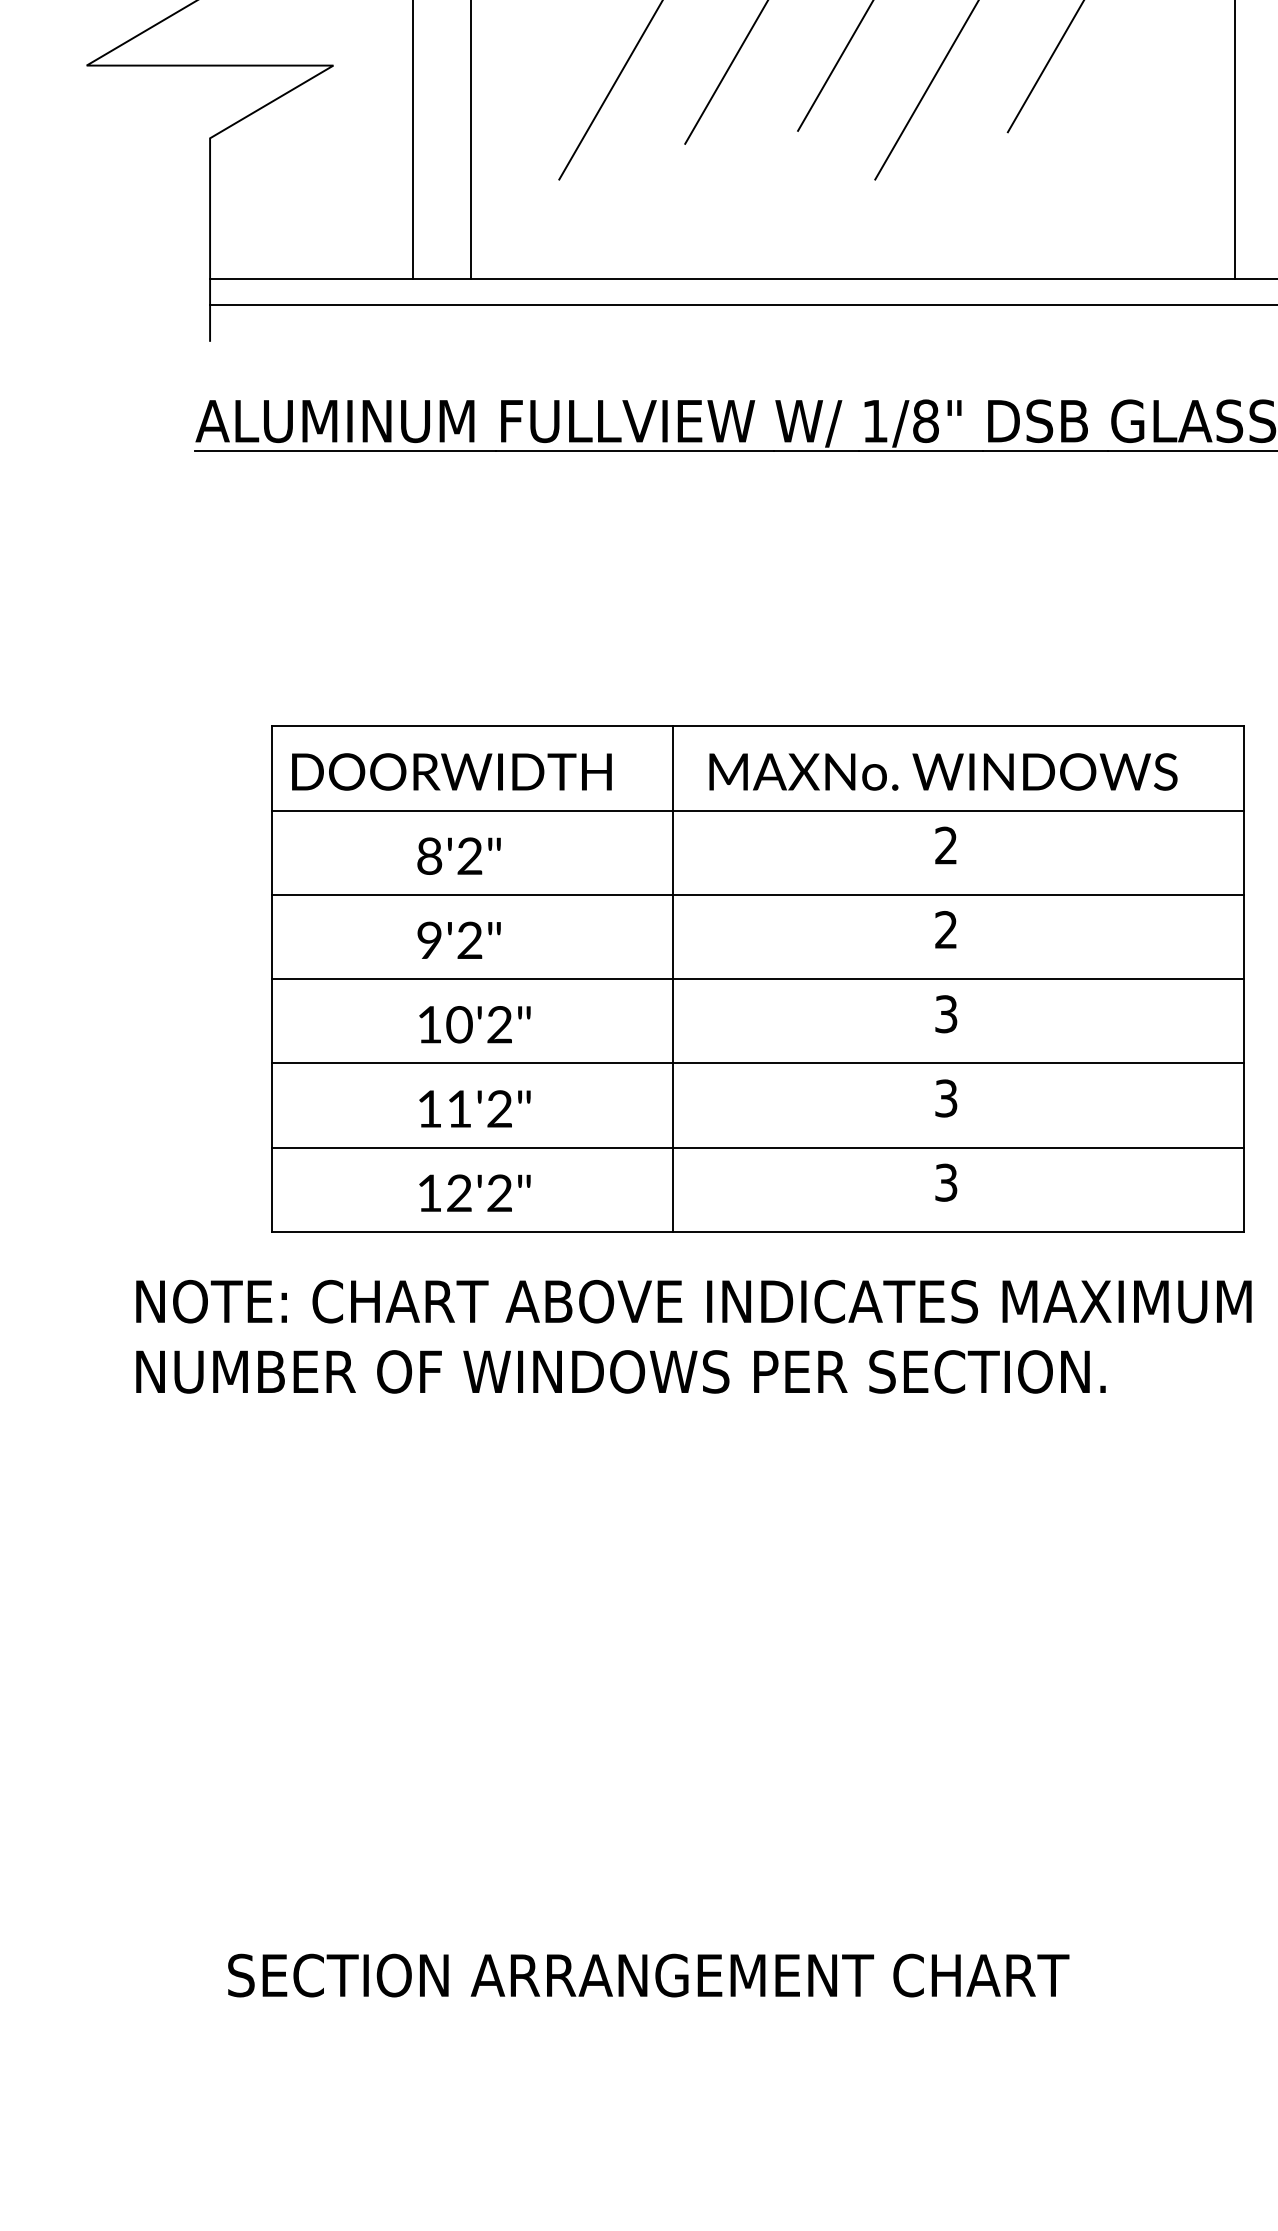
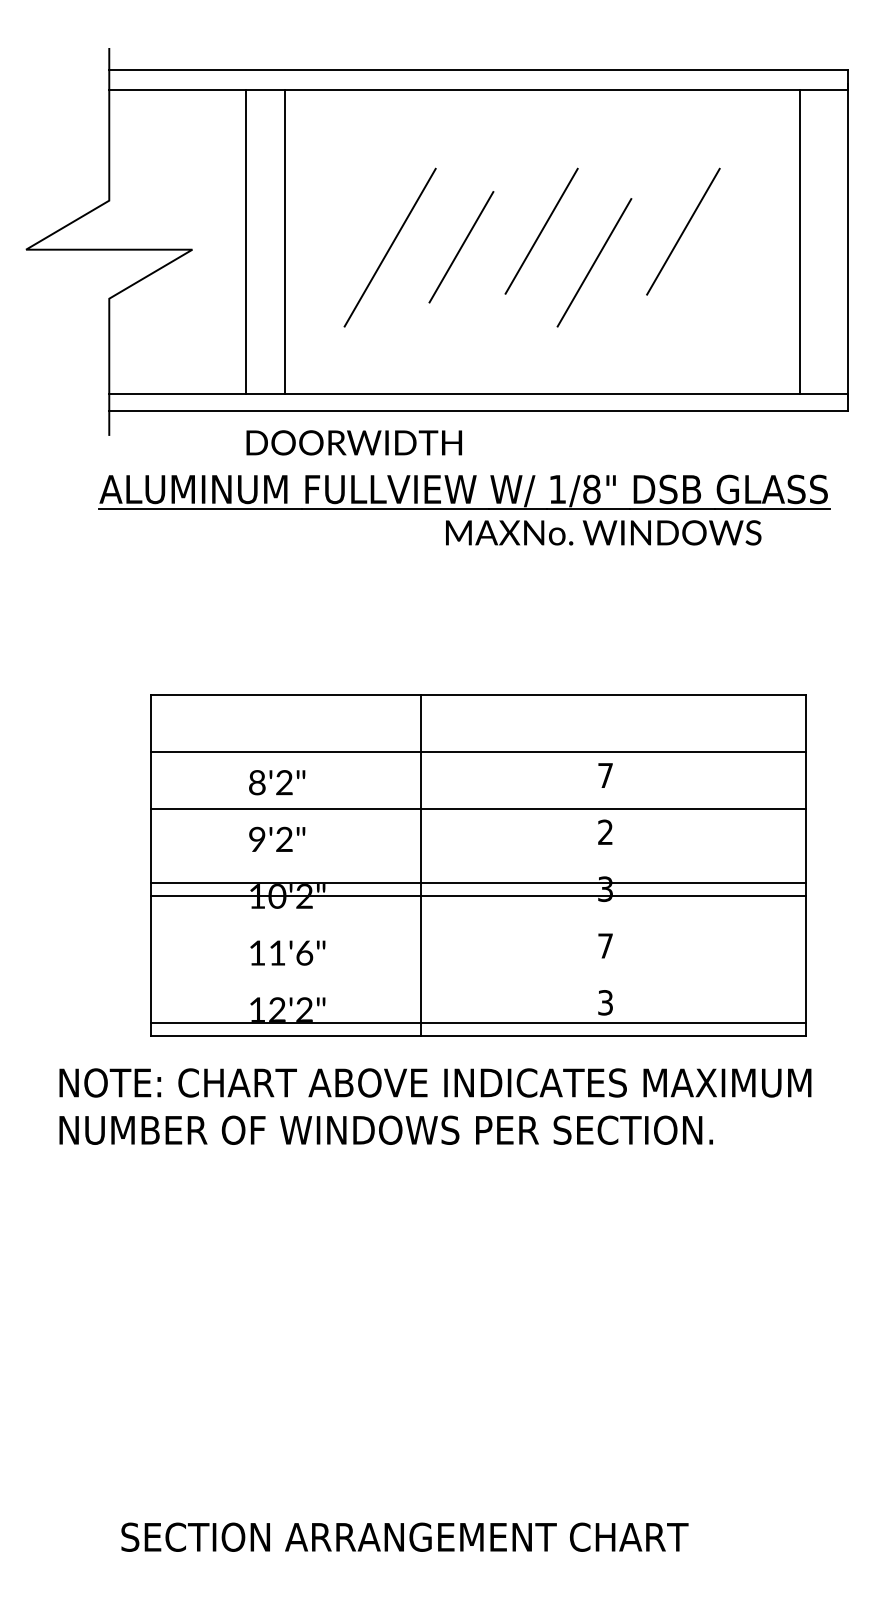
text: (450, 771) -> (353, 442), moved
text: (943, 771) -> (603, 532), moved
text: (946, 844) -> (605, 774), 2 -> 7
line: (757, 979) -> (478, 895), moved
line: (757, 1063) -> (478, 883), moved
text: (946, 1097) -> (605, 945), 3 -> 7
text: (499, 1108) -> (304, 952), 11'2" -> 11'6"
line: (757, 1148) -> (478, 1023), moved

